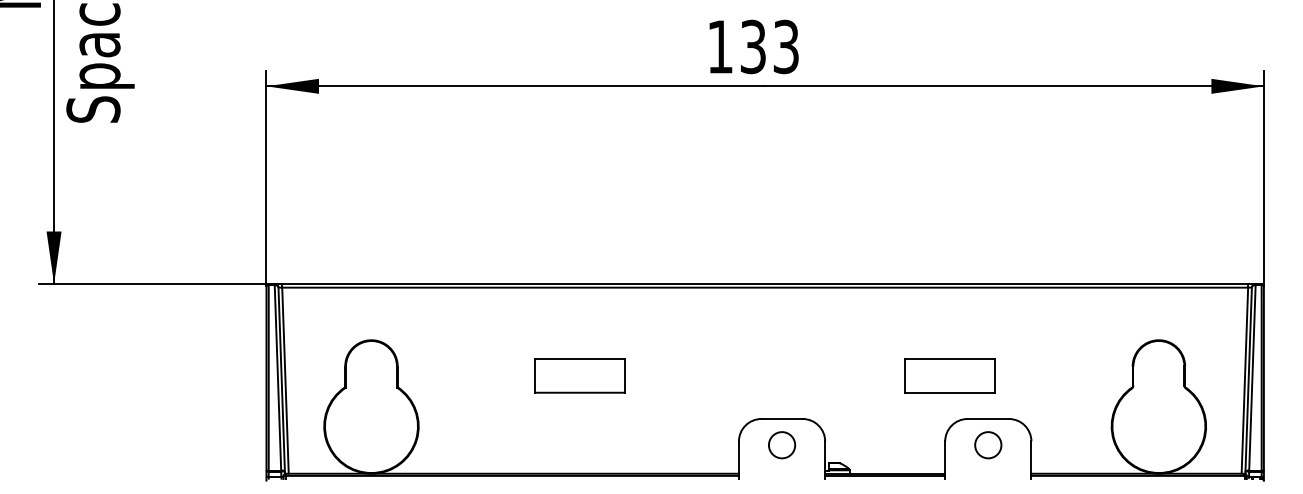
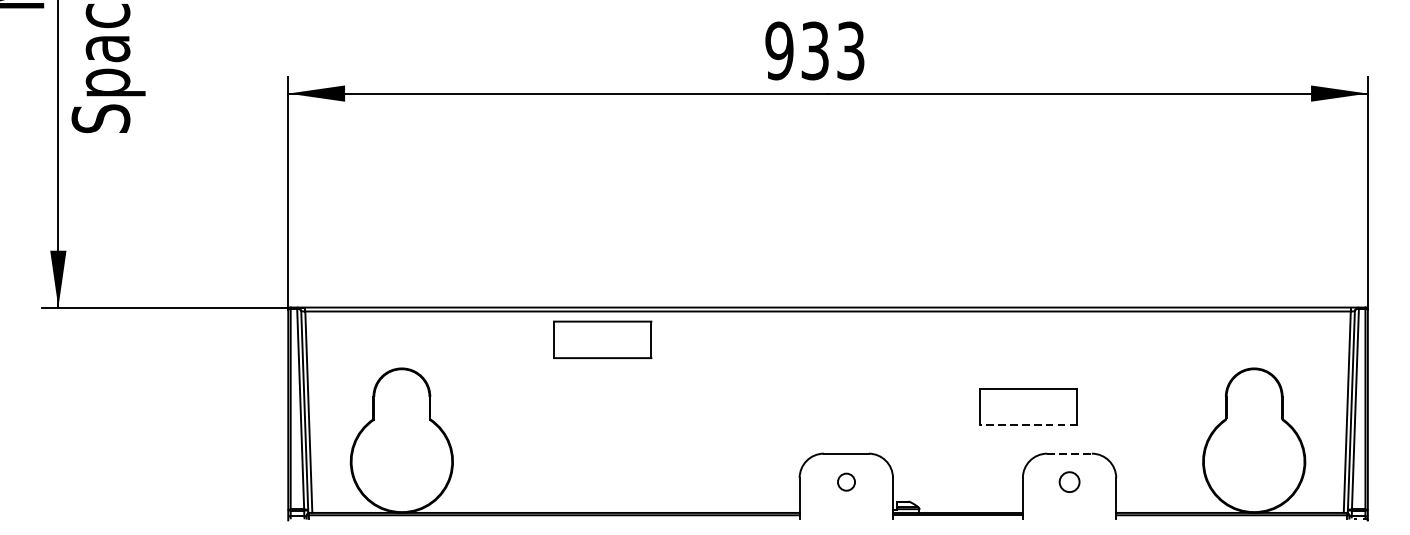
text: (720, 46) -> (779, 50), 133 -> 933
part: (579, 375) -> (602, 339), moved
line: (950, 392) -> (1028, 424), solid -> dashed
line: (988, 418) -> (1069, 453), solid -> dashed
circle: (782, 445) -> (846, 482), size x0.6
circle: (988, 445) -> (1069, 482), size x0.7

